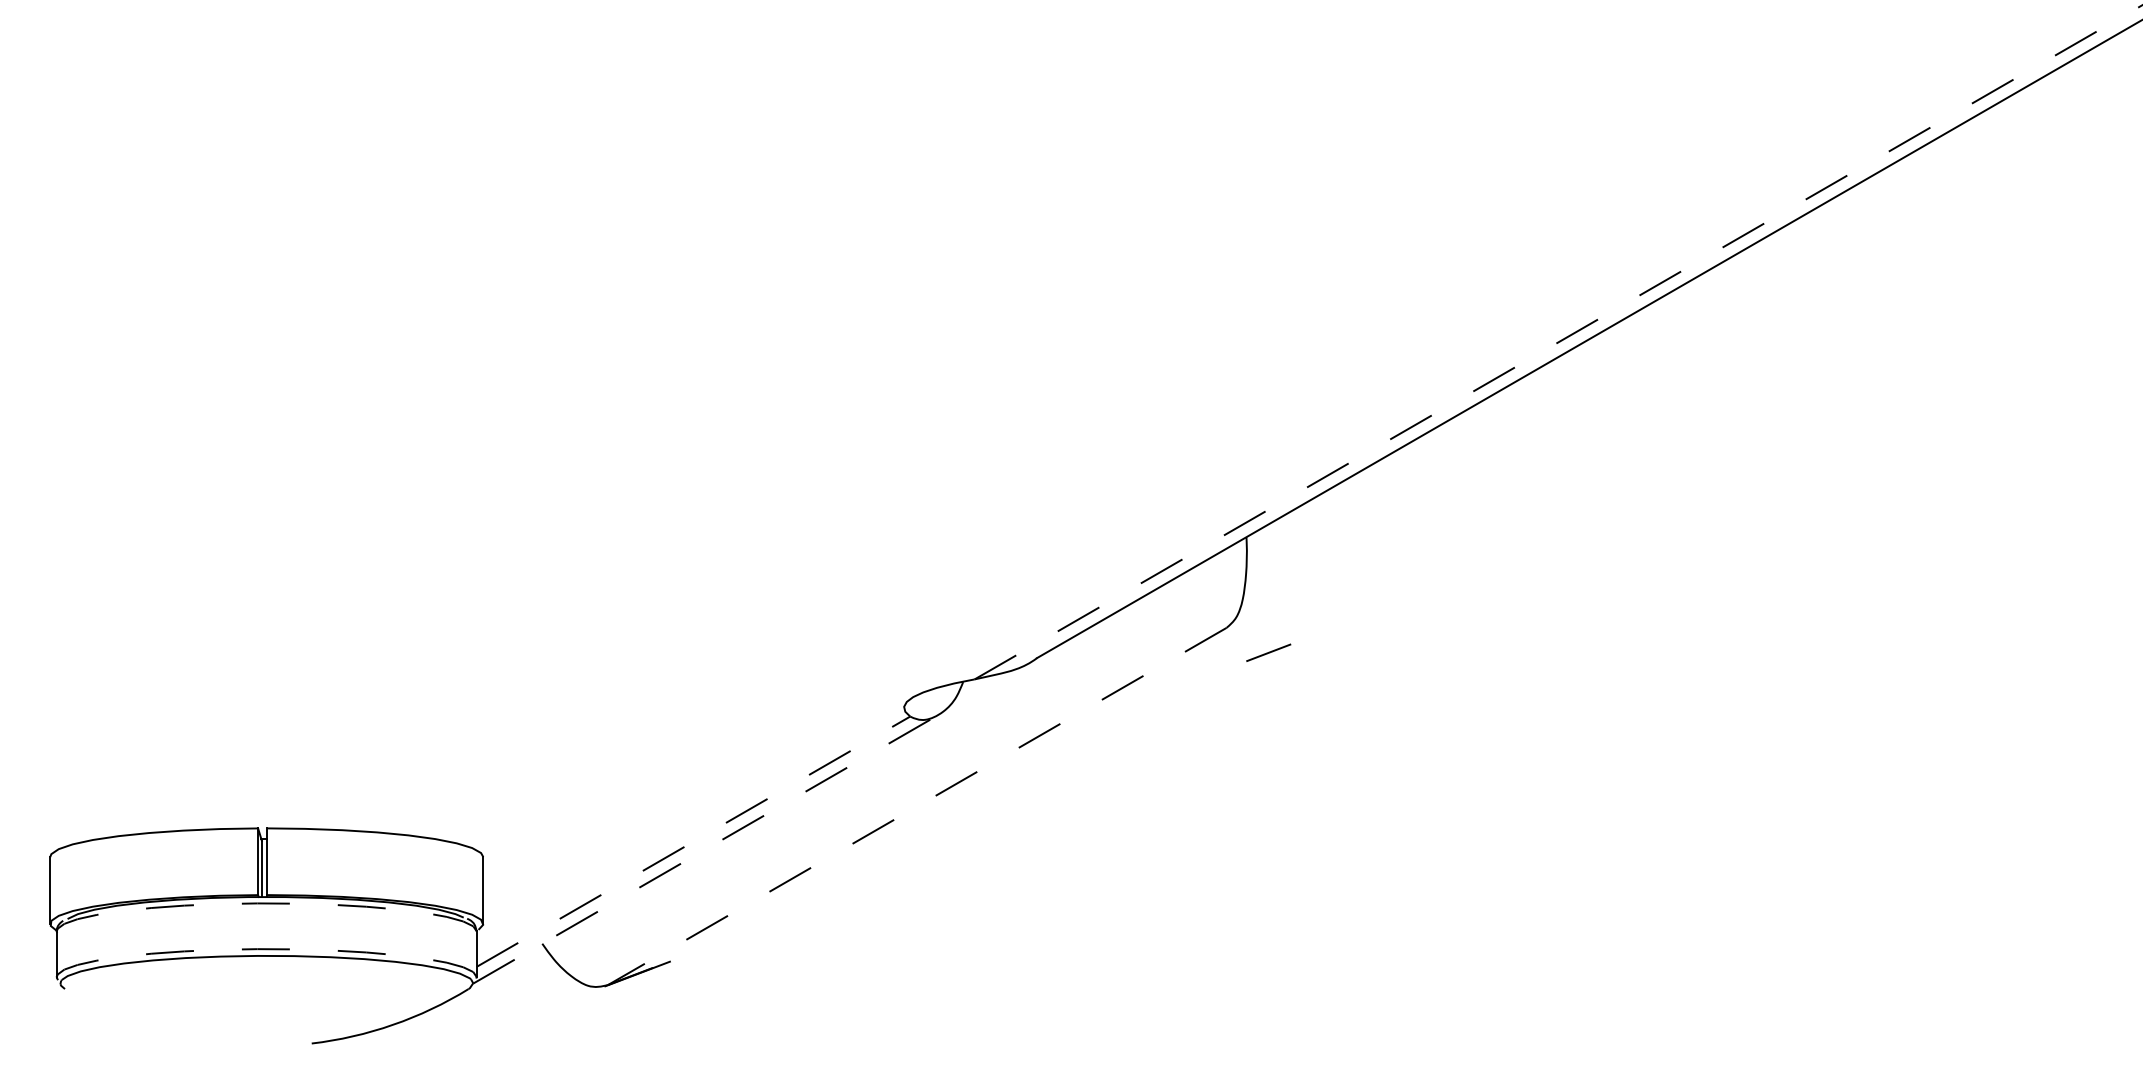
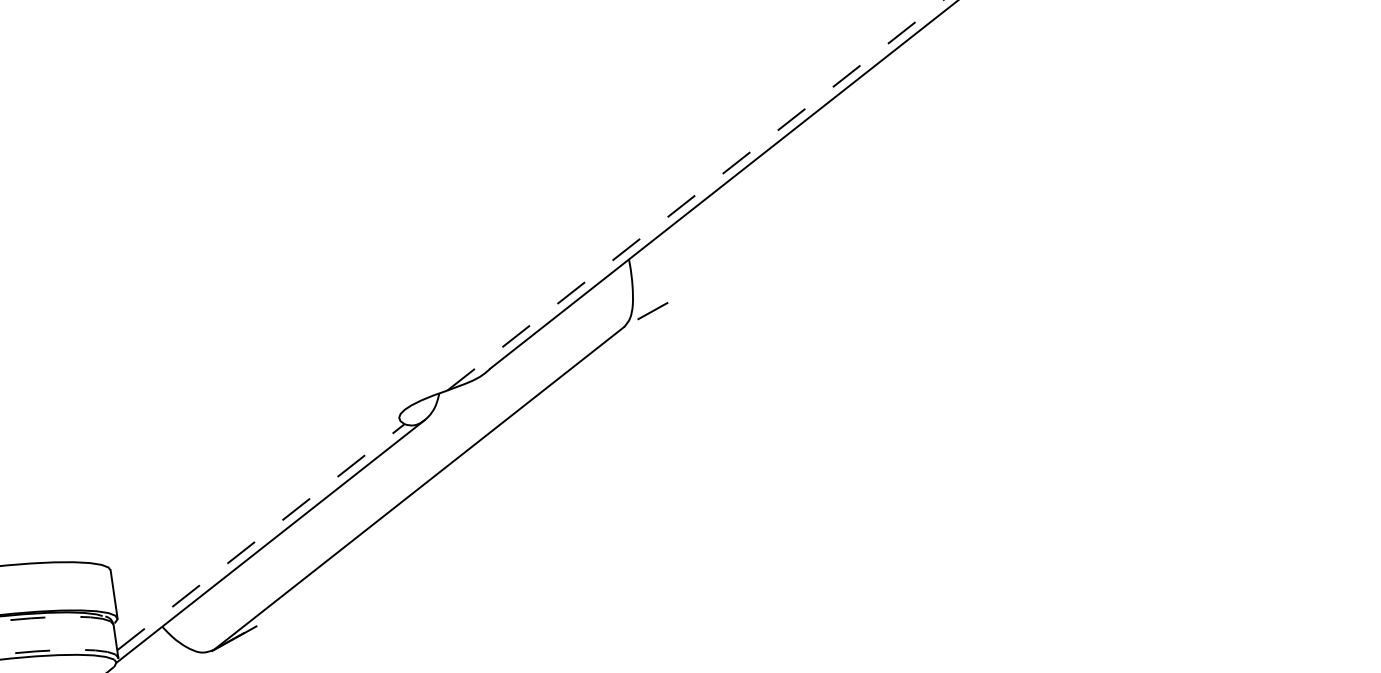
line: (1268, 652) -> (652, 310), moved
line: (916, 806) -> (418, 488), dashed -> solid
line: (706, 849) -> (271, 541), dashed -> solid

